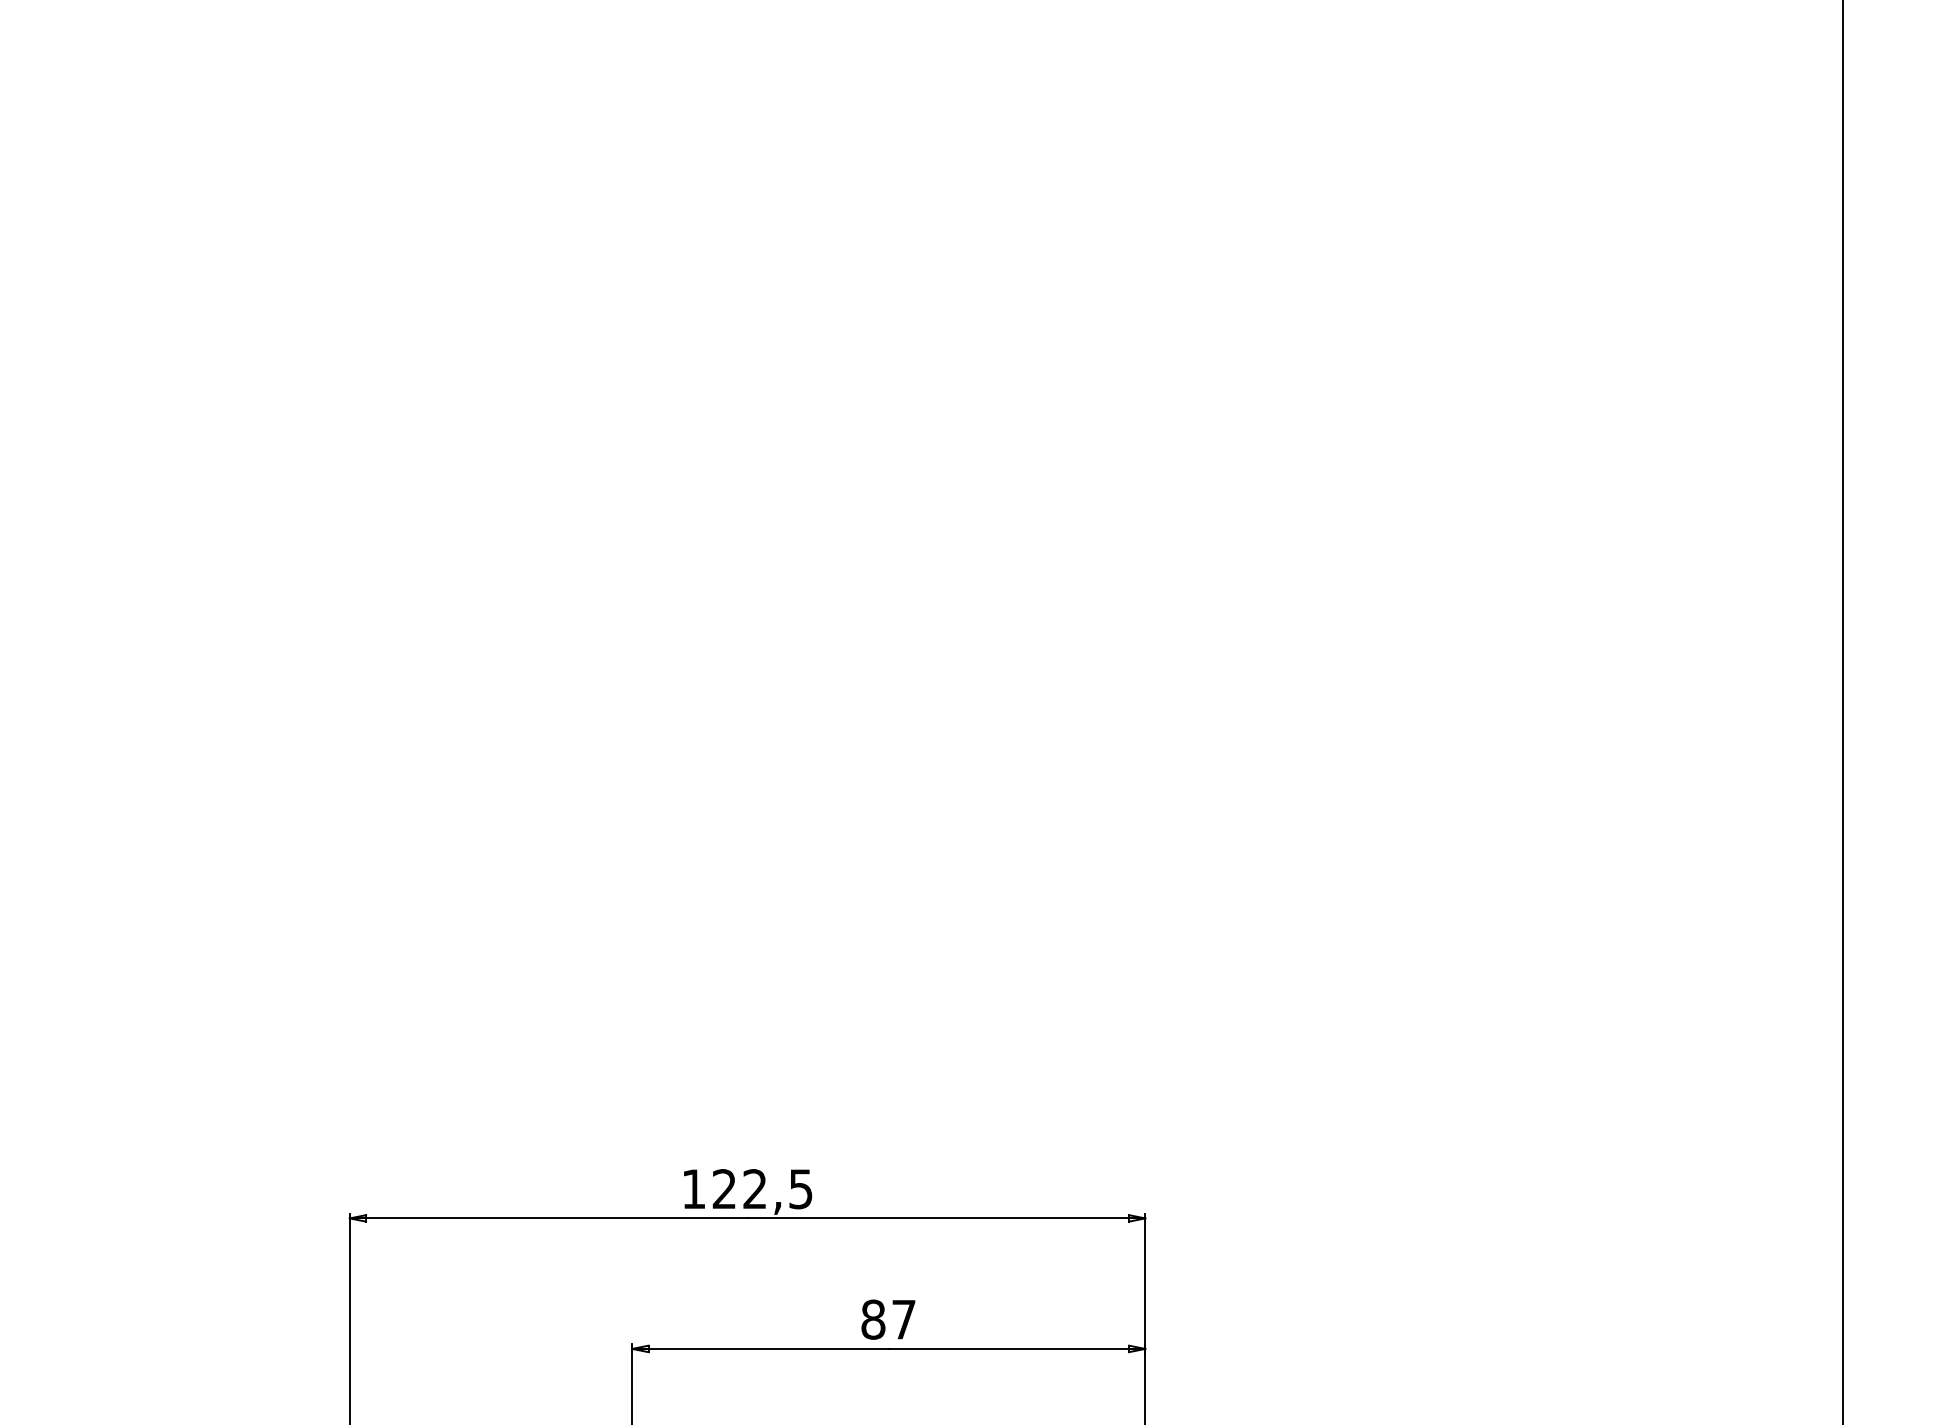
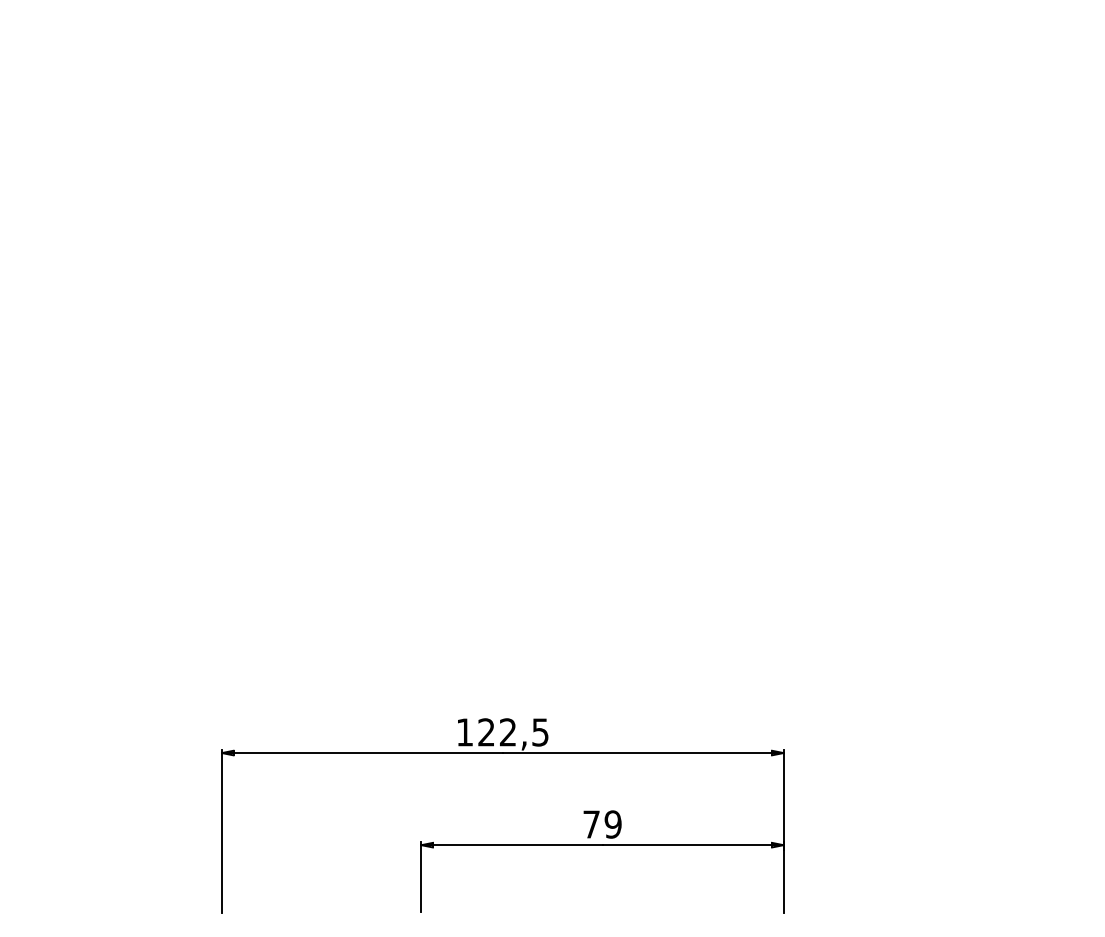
text: (888, 1319) -> (602, 824), 87 -> 79

